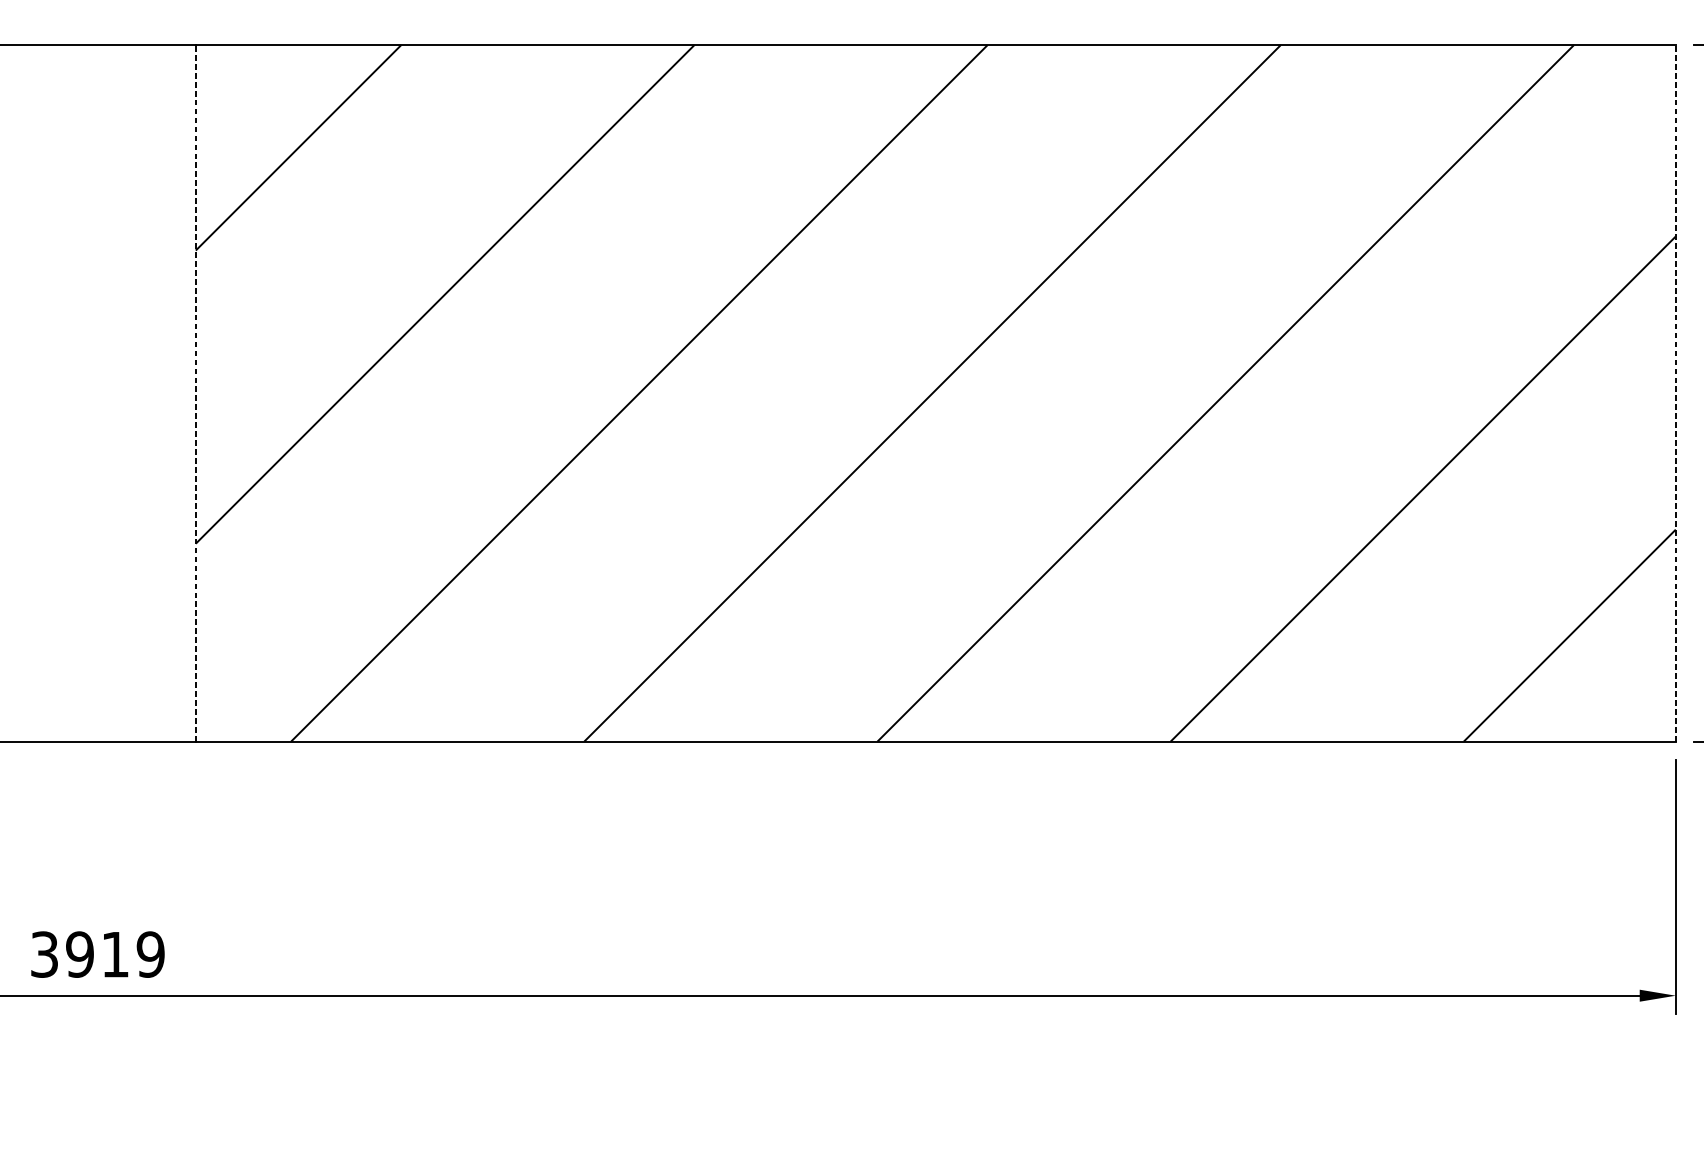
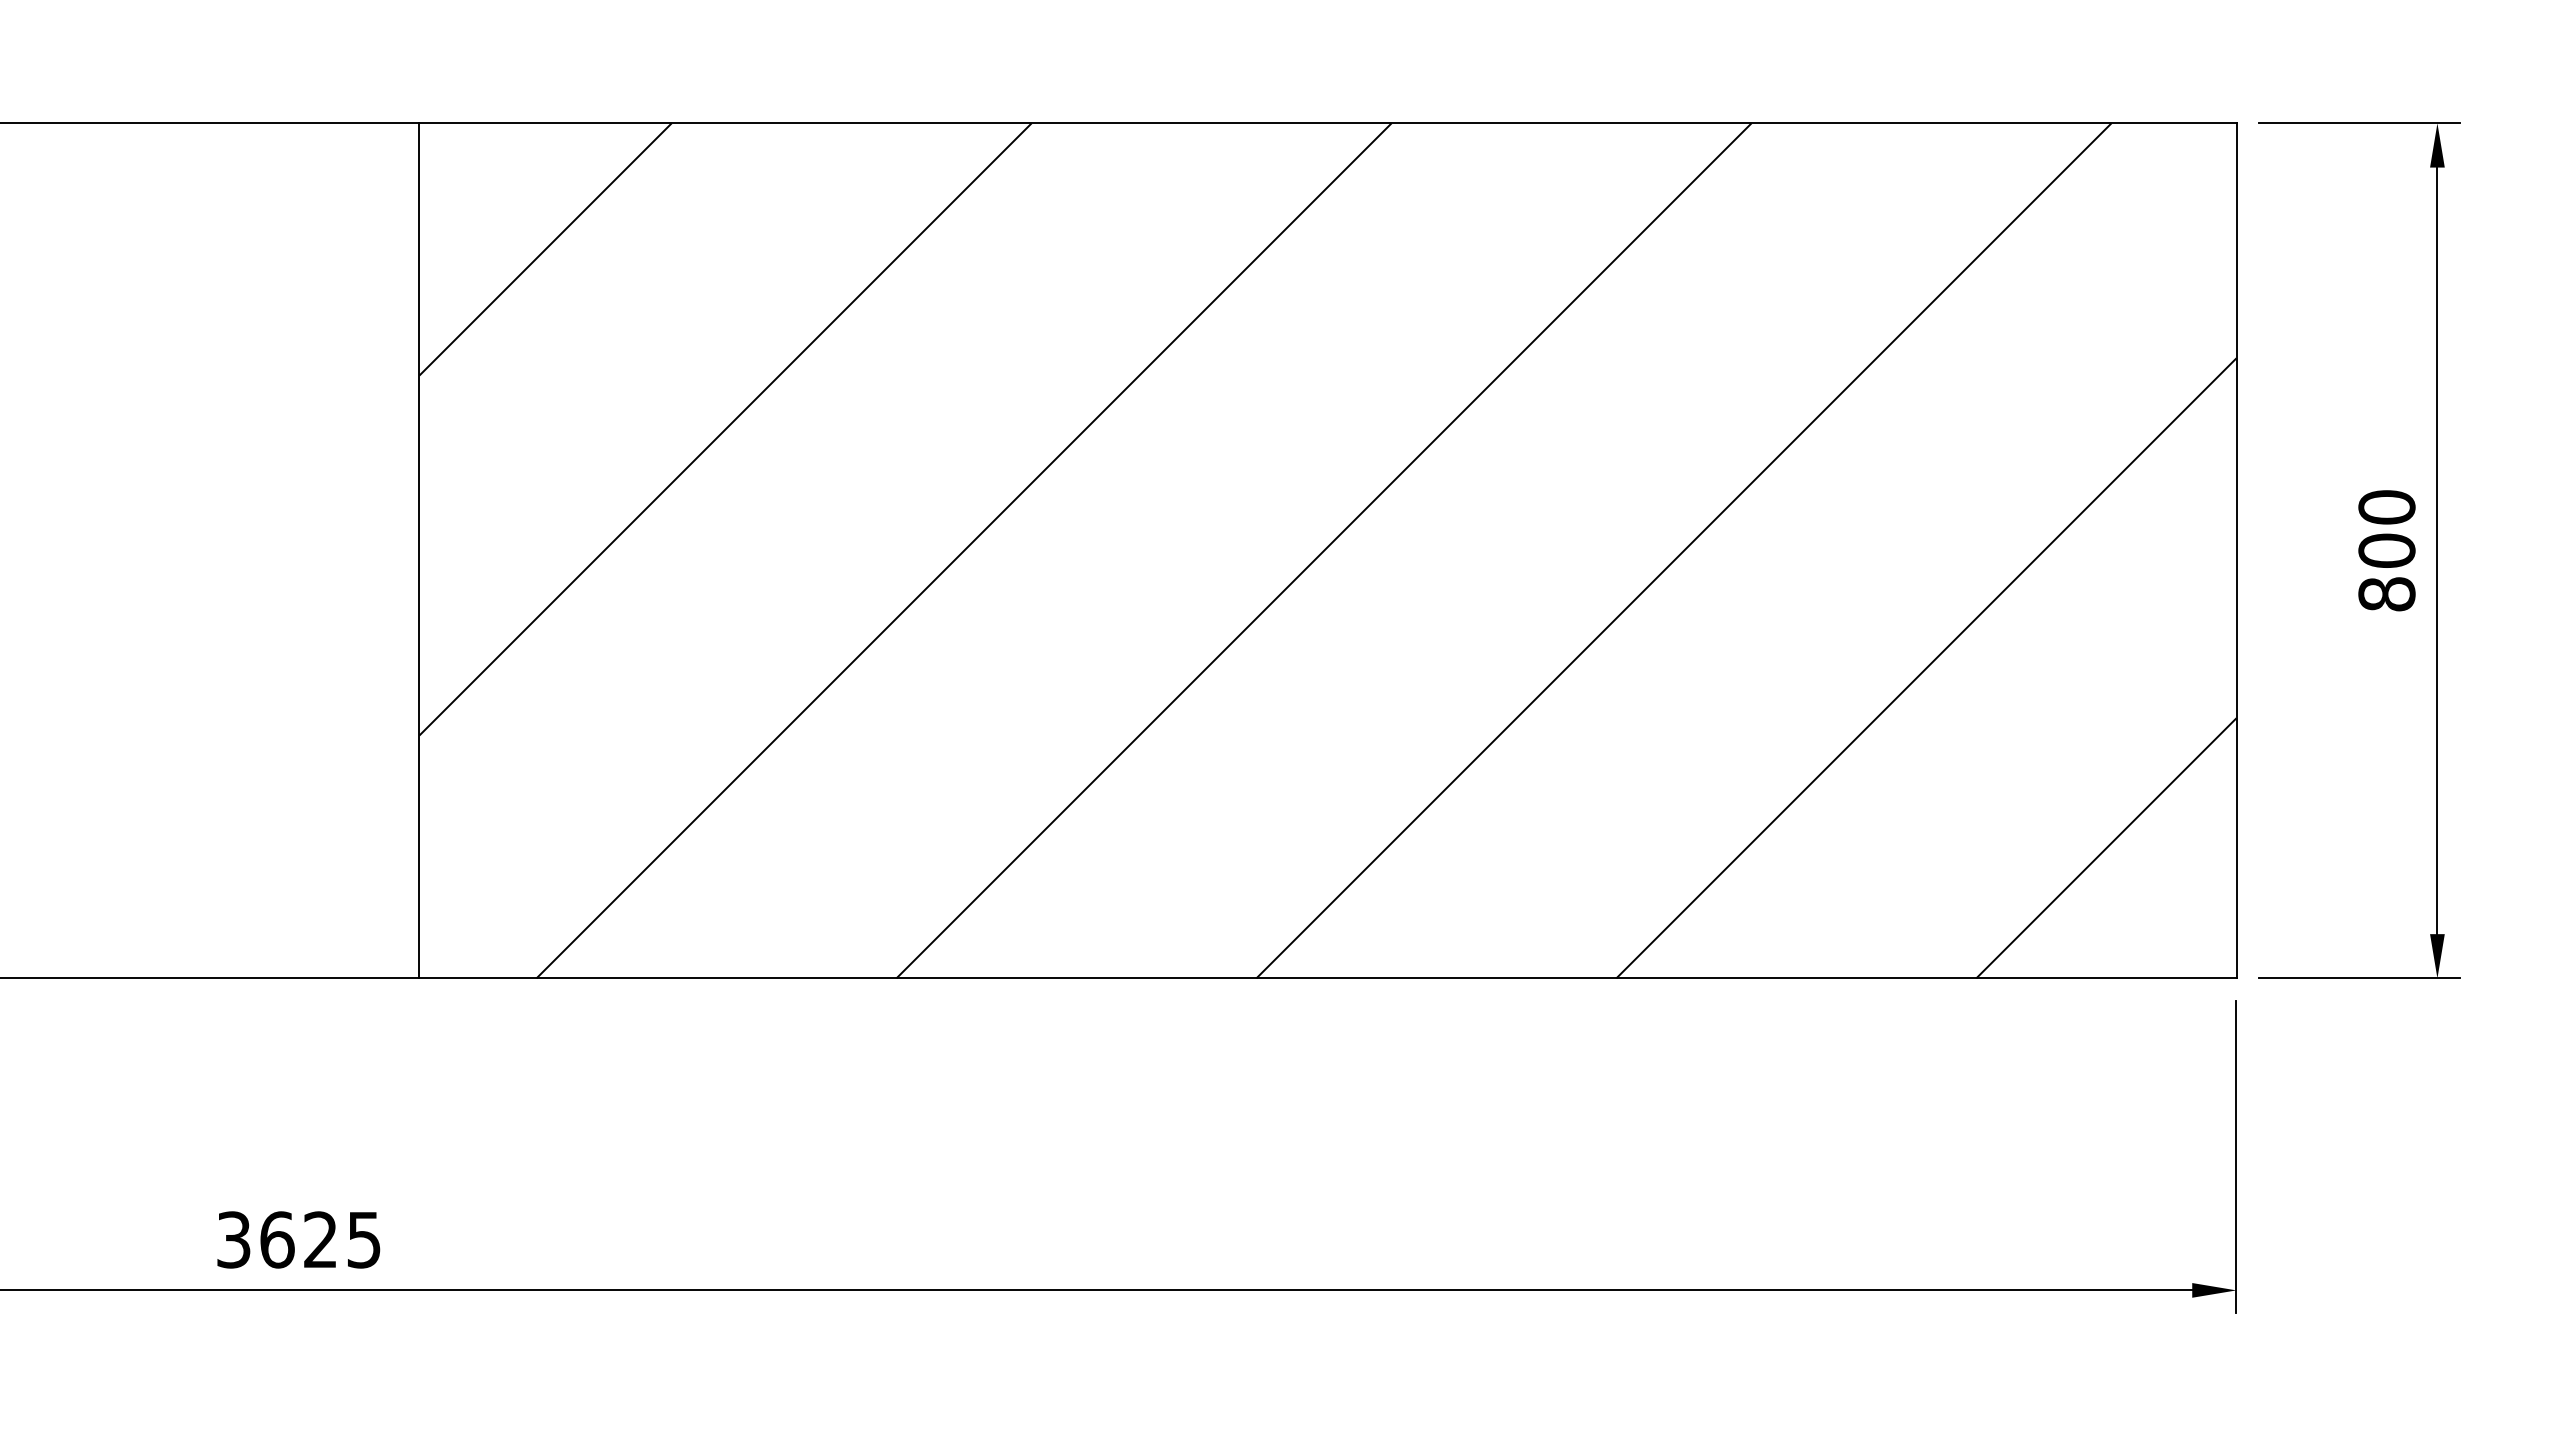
line: (195, 393) -> (419, 550), dashed -> solid
line: (1675, 393) -> (2236, 550), dashed -> solid
text: (115, 954) -> (320, 1239), 3919 -> 3625

